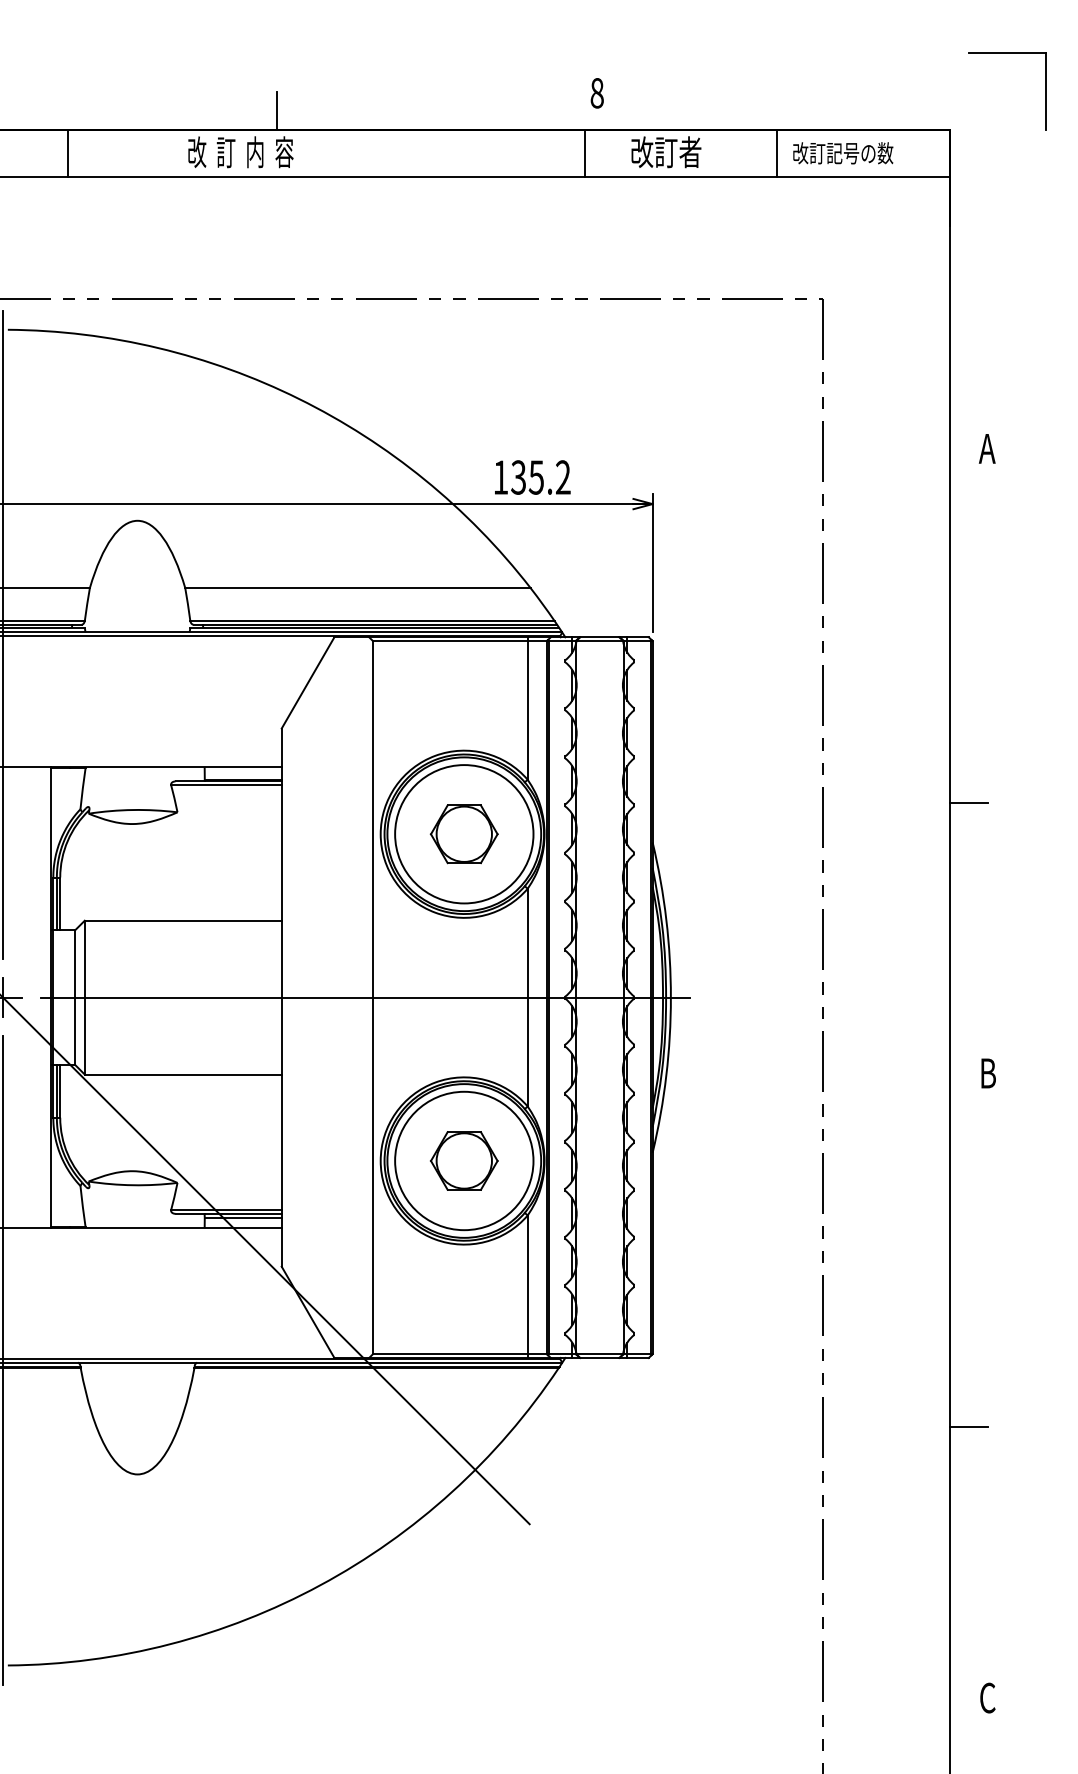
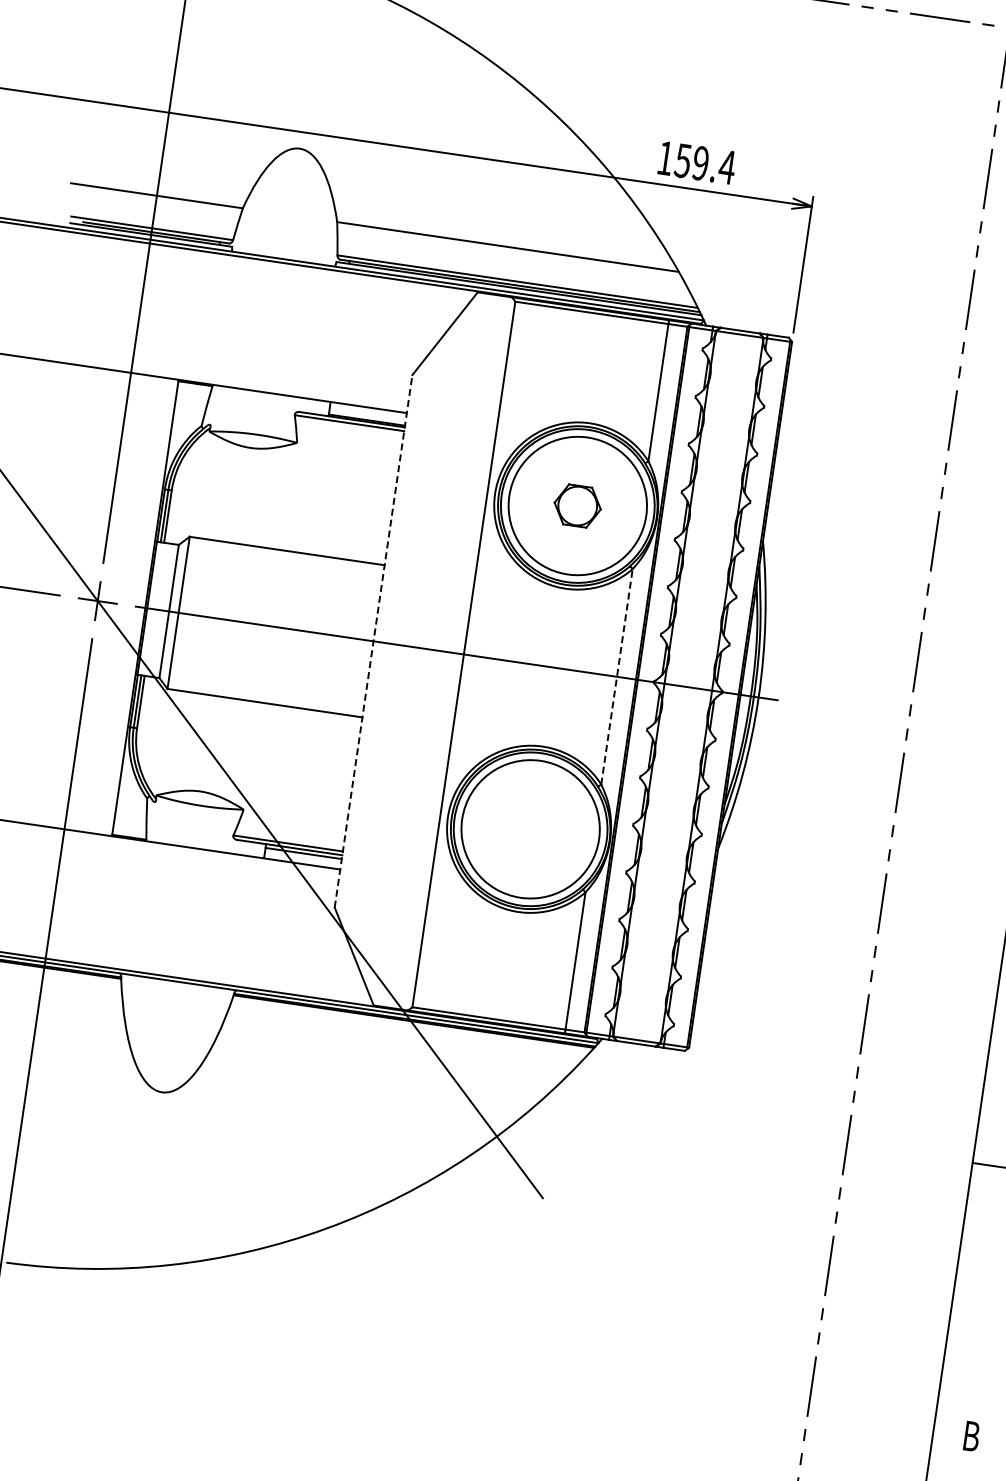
text: (541, 477) -> (705, 164), 135.2 -> 159.4
part: (463, 834) -> (576, 506), size x0.7
line: (281, 997) -> (373, 641), solid -> dashed
line: (527, 997) -> (616, 676), solid -> dashed
part: (464, 1160) -> (530, 828), removed
text: (987, 1697) -> (970, 1435), C -> B

